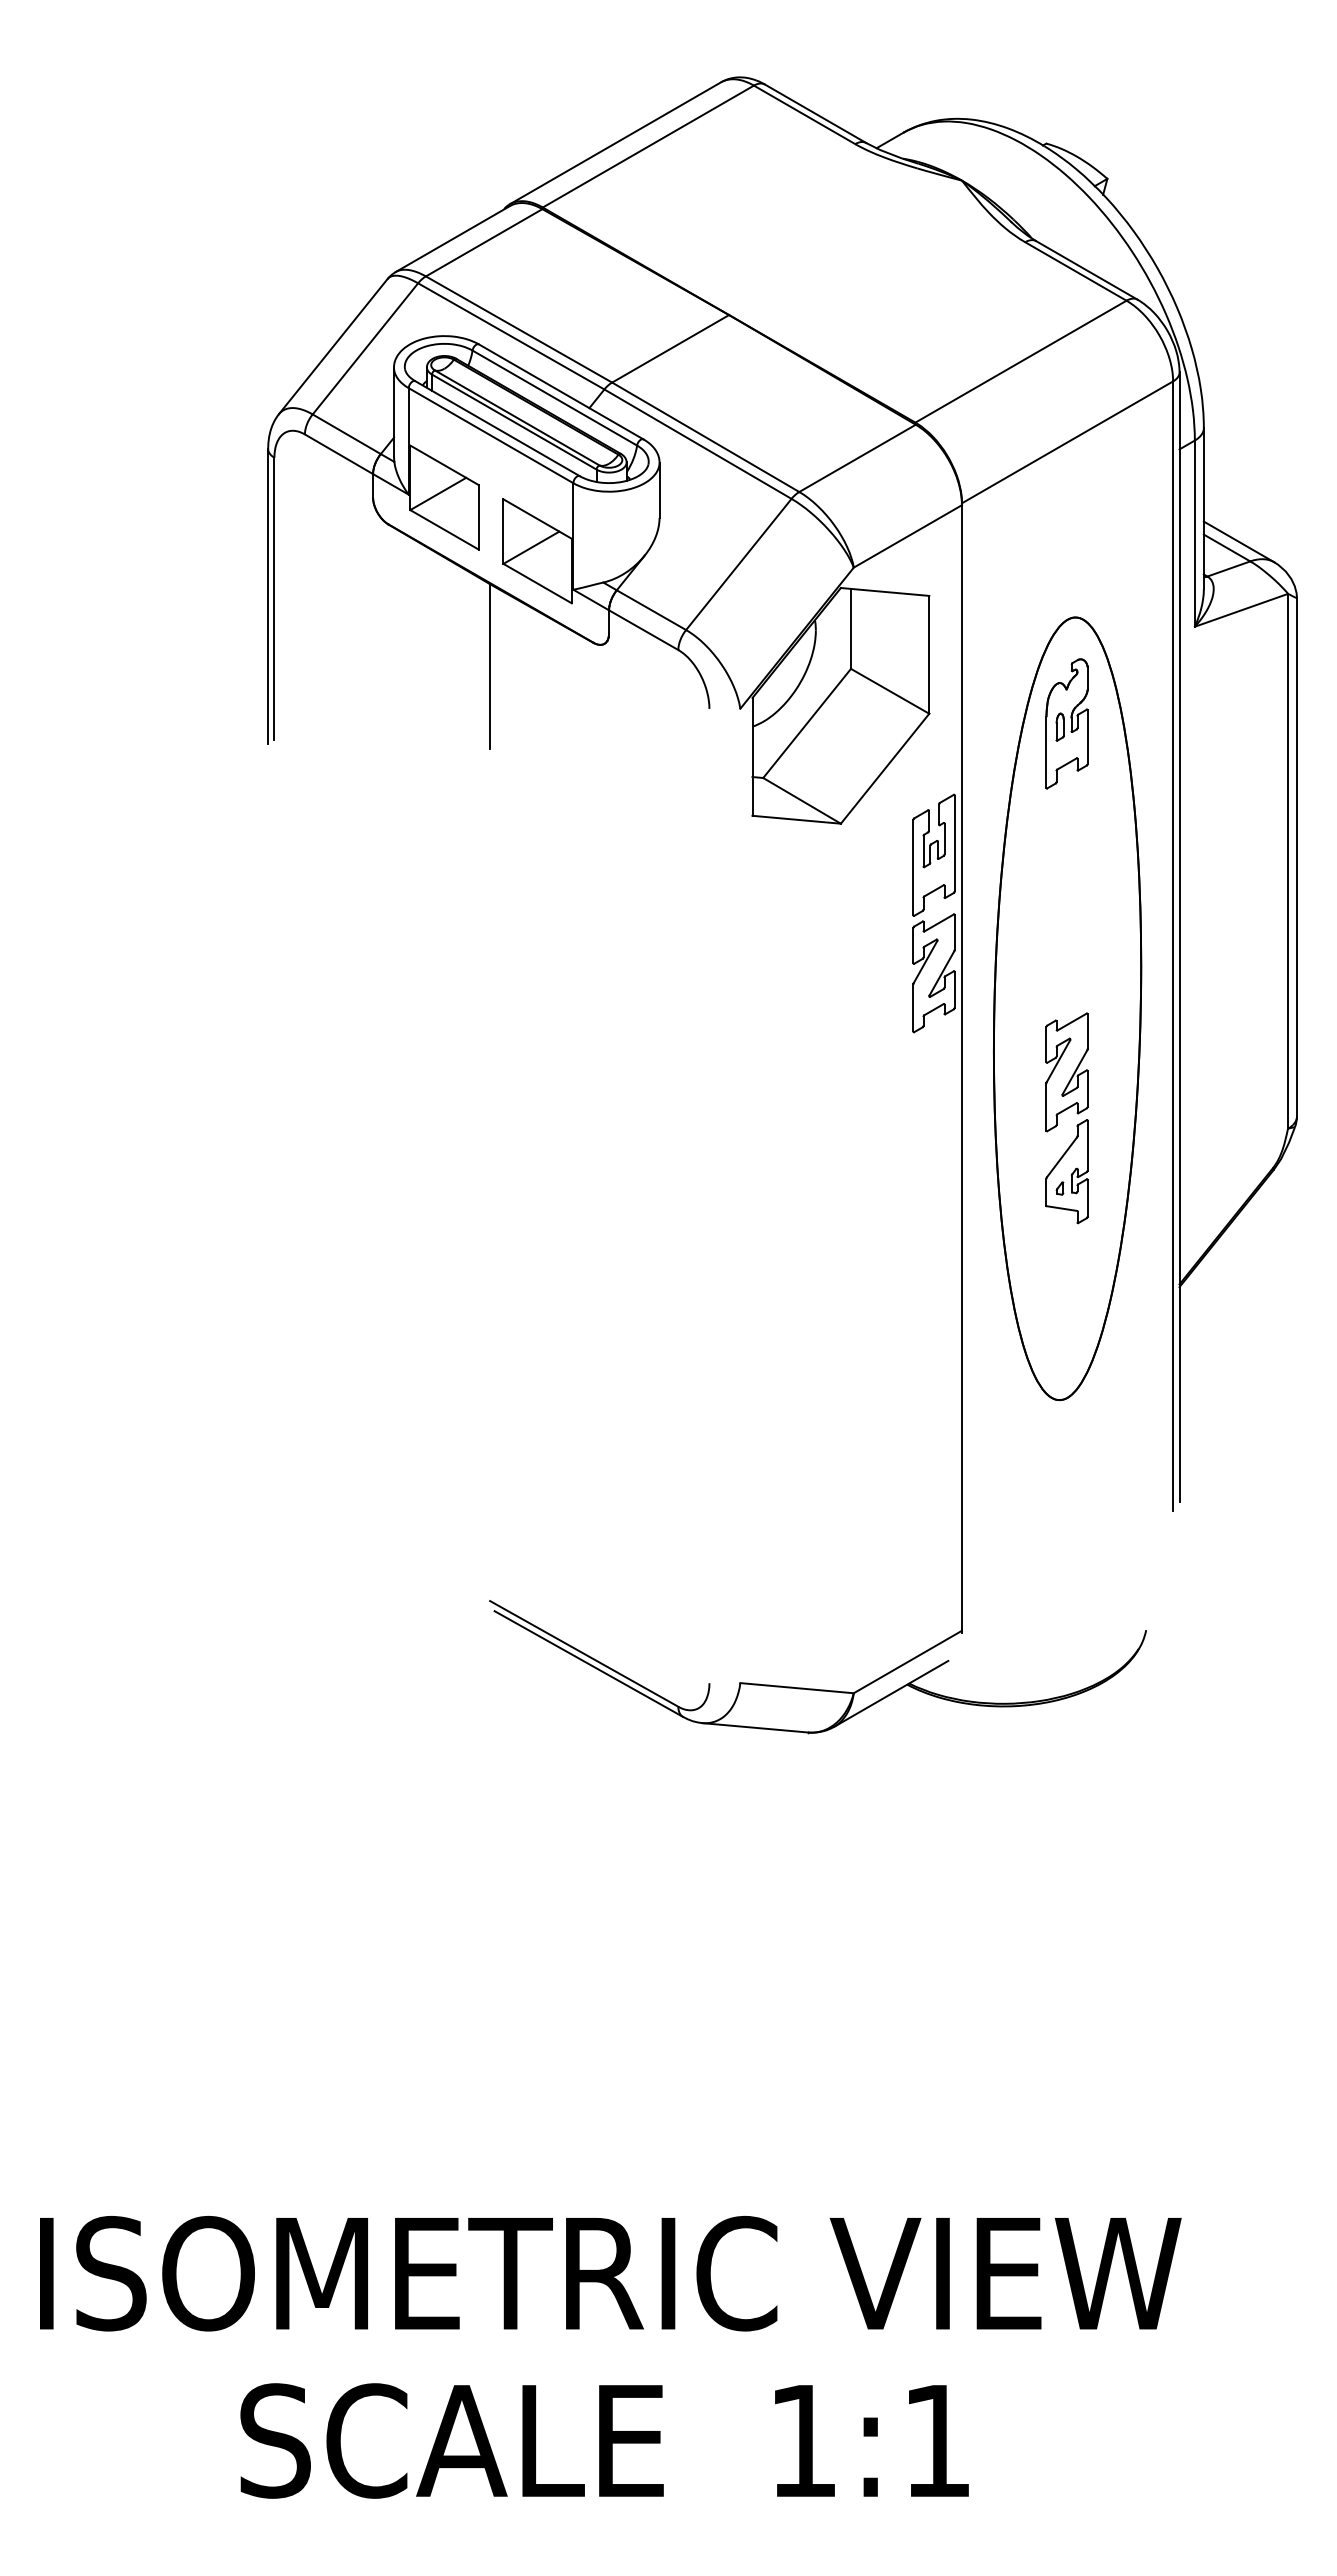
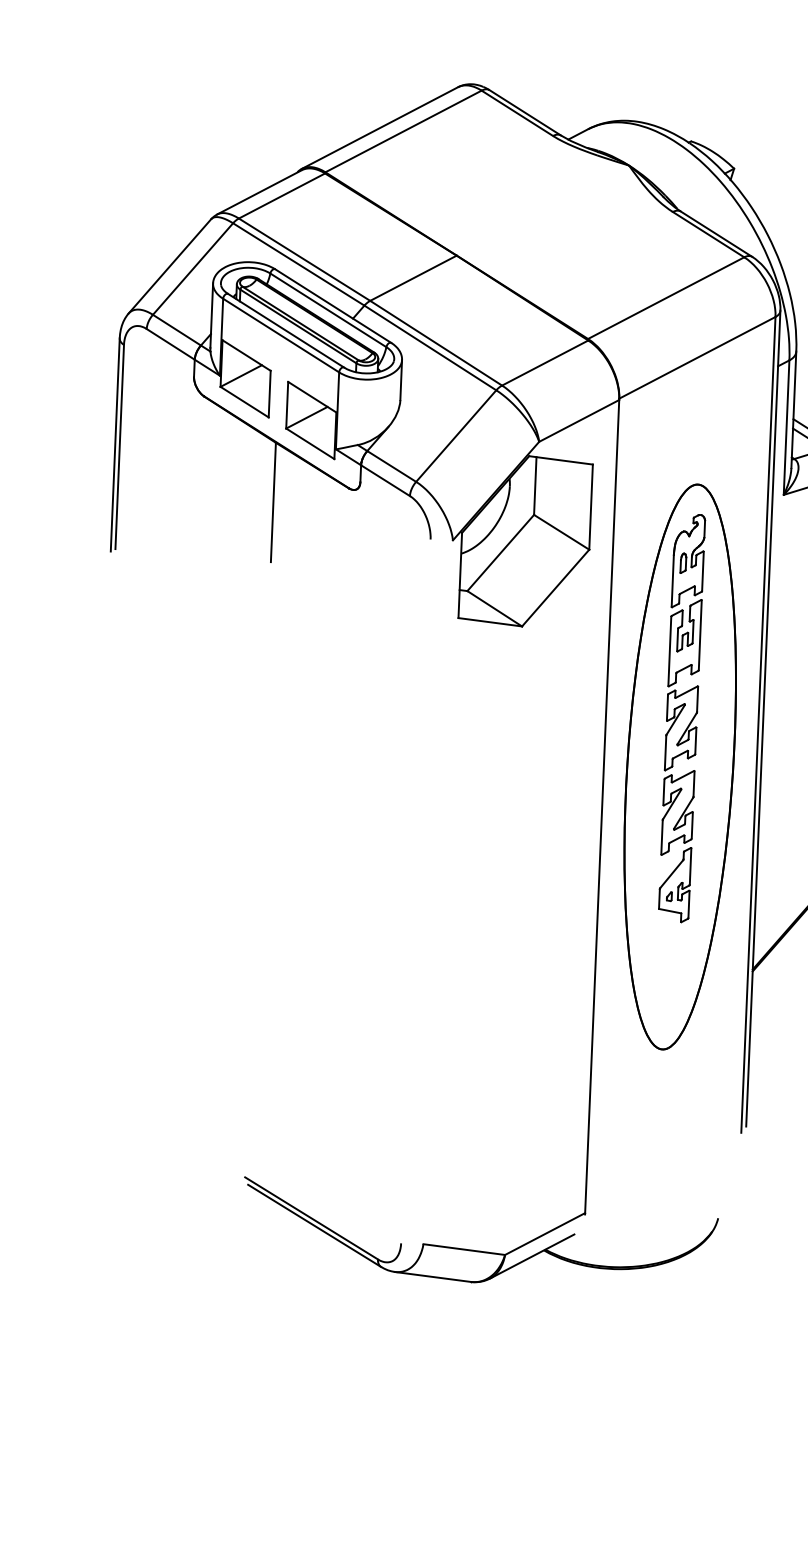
part: (924, 910) -> (676, 682), moved

